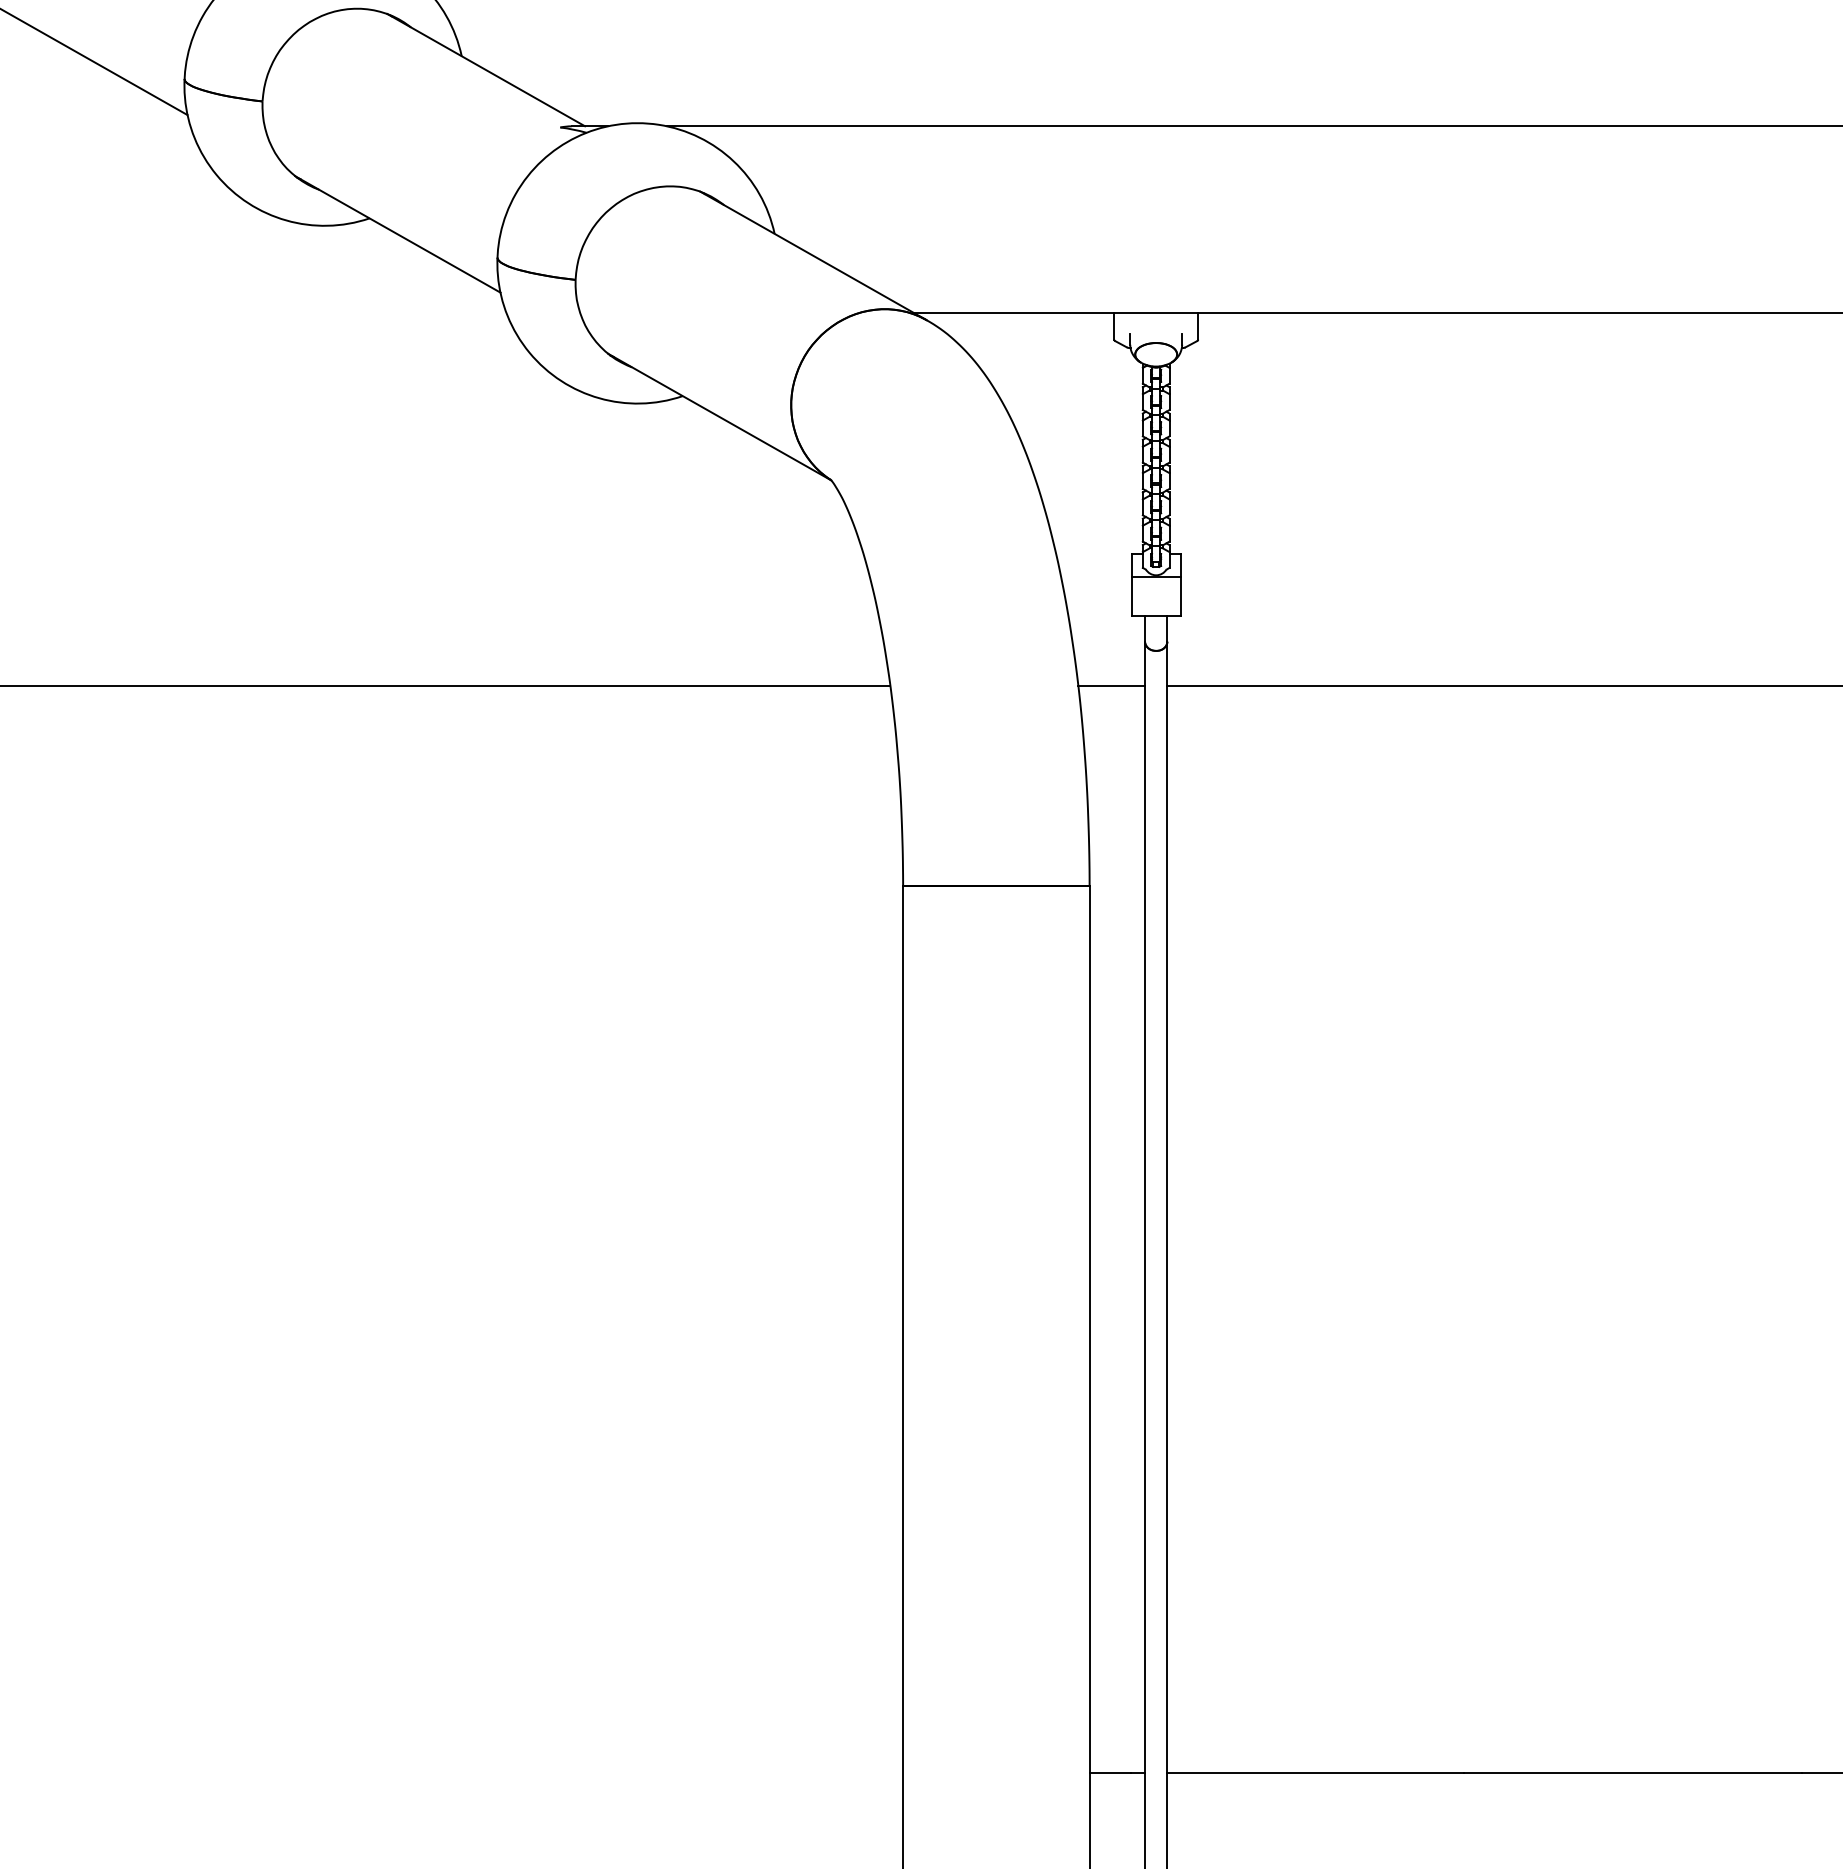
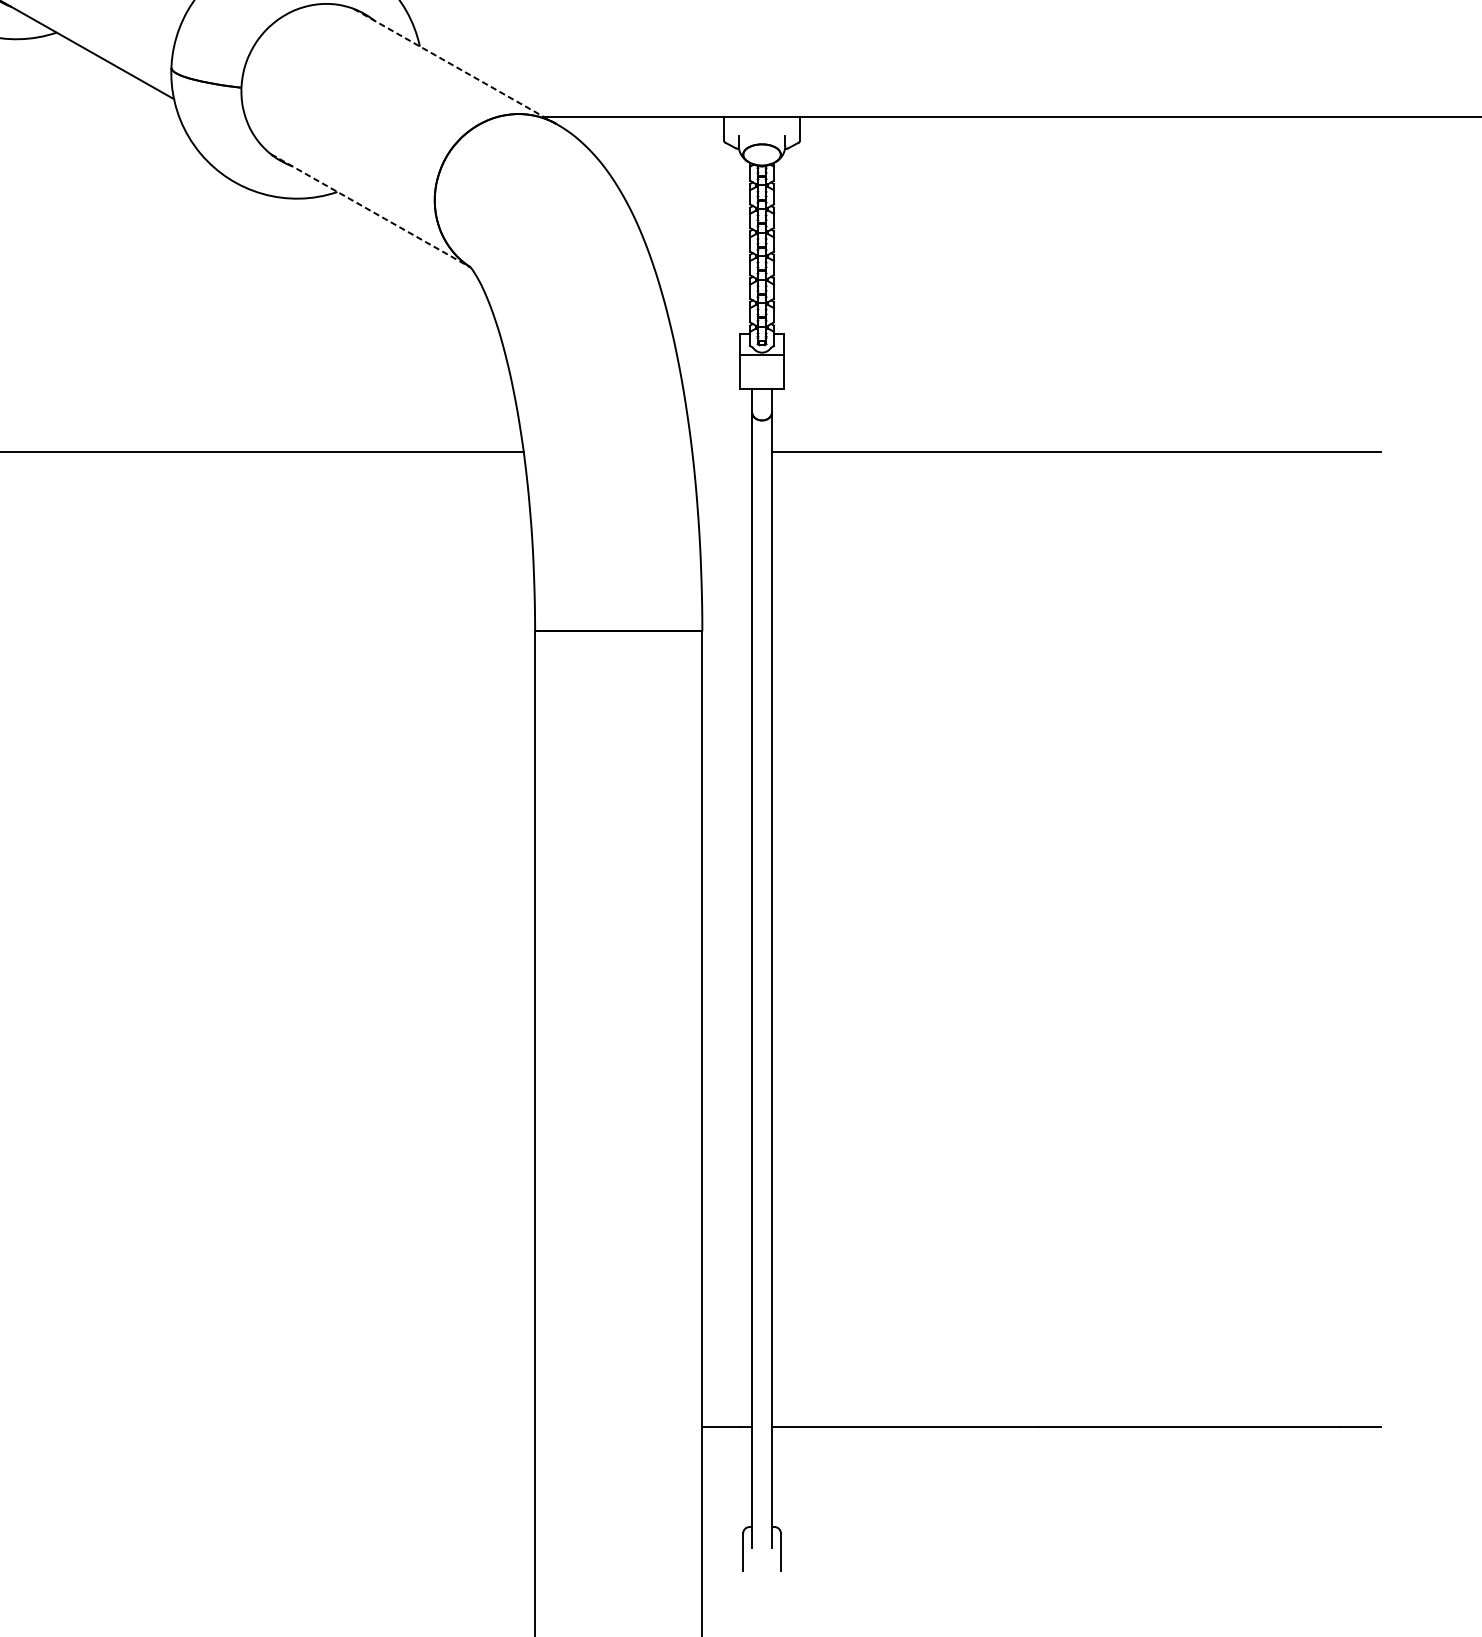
line: (813, 255) -> (454, 65), solid -> dashed
line: (720, 417) -> (371, 211), solid -> dashed
line: (1111, 686) -> (721, 452), removed

